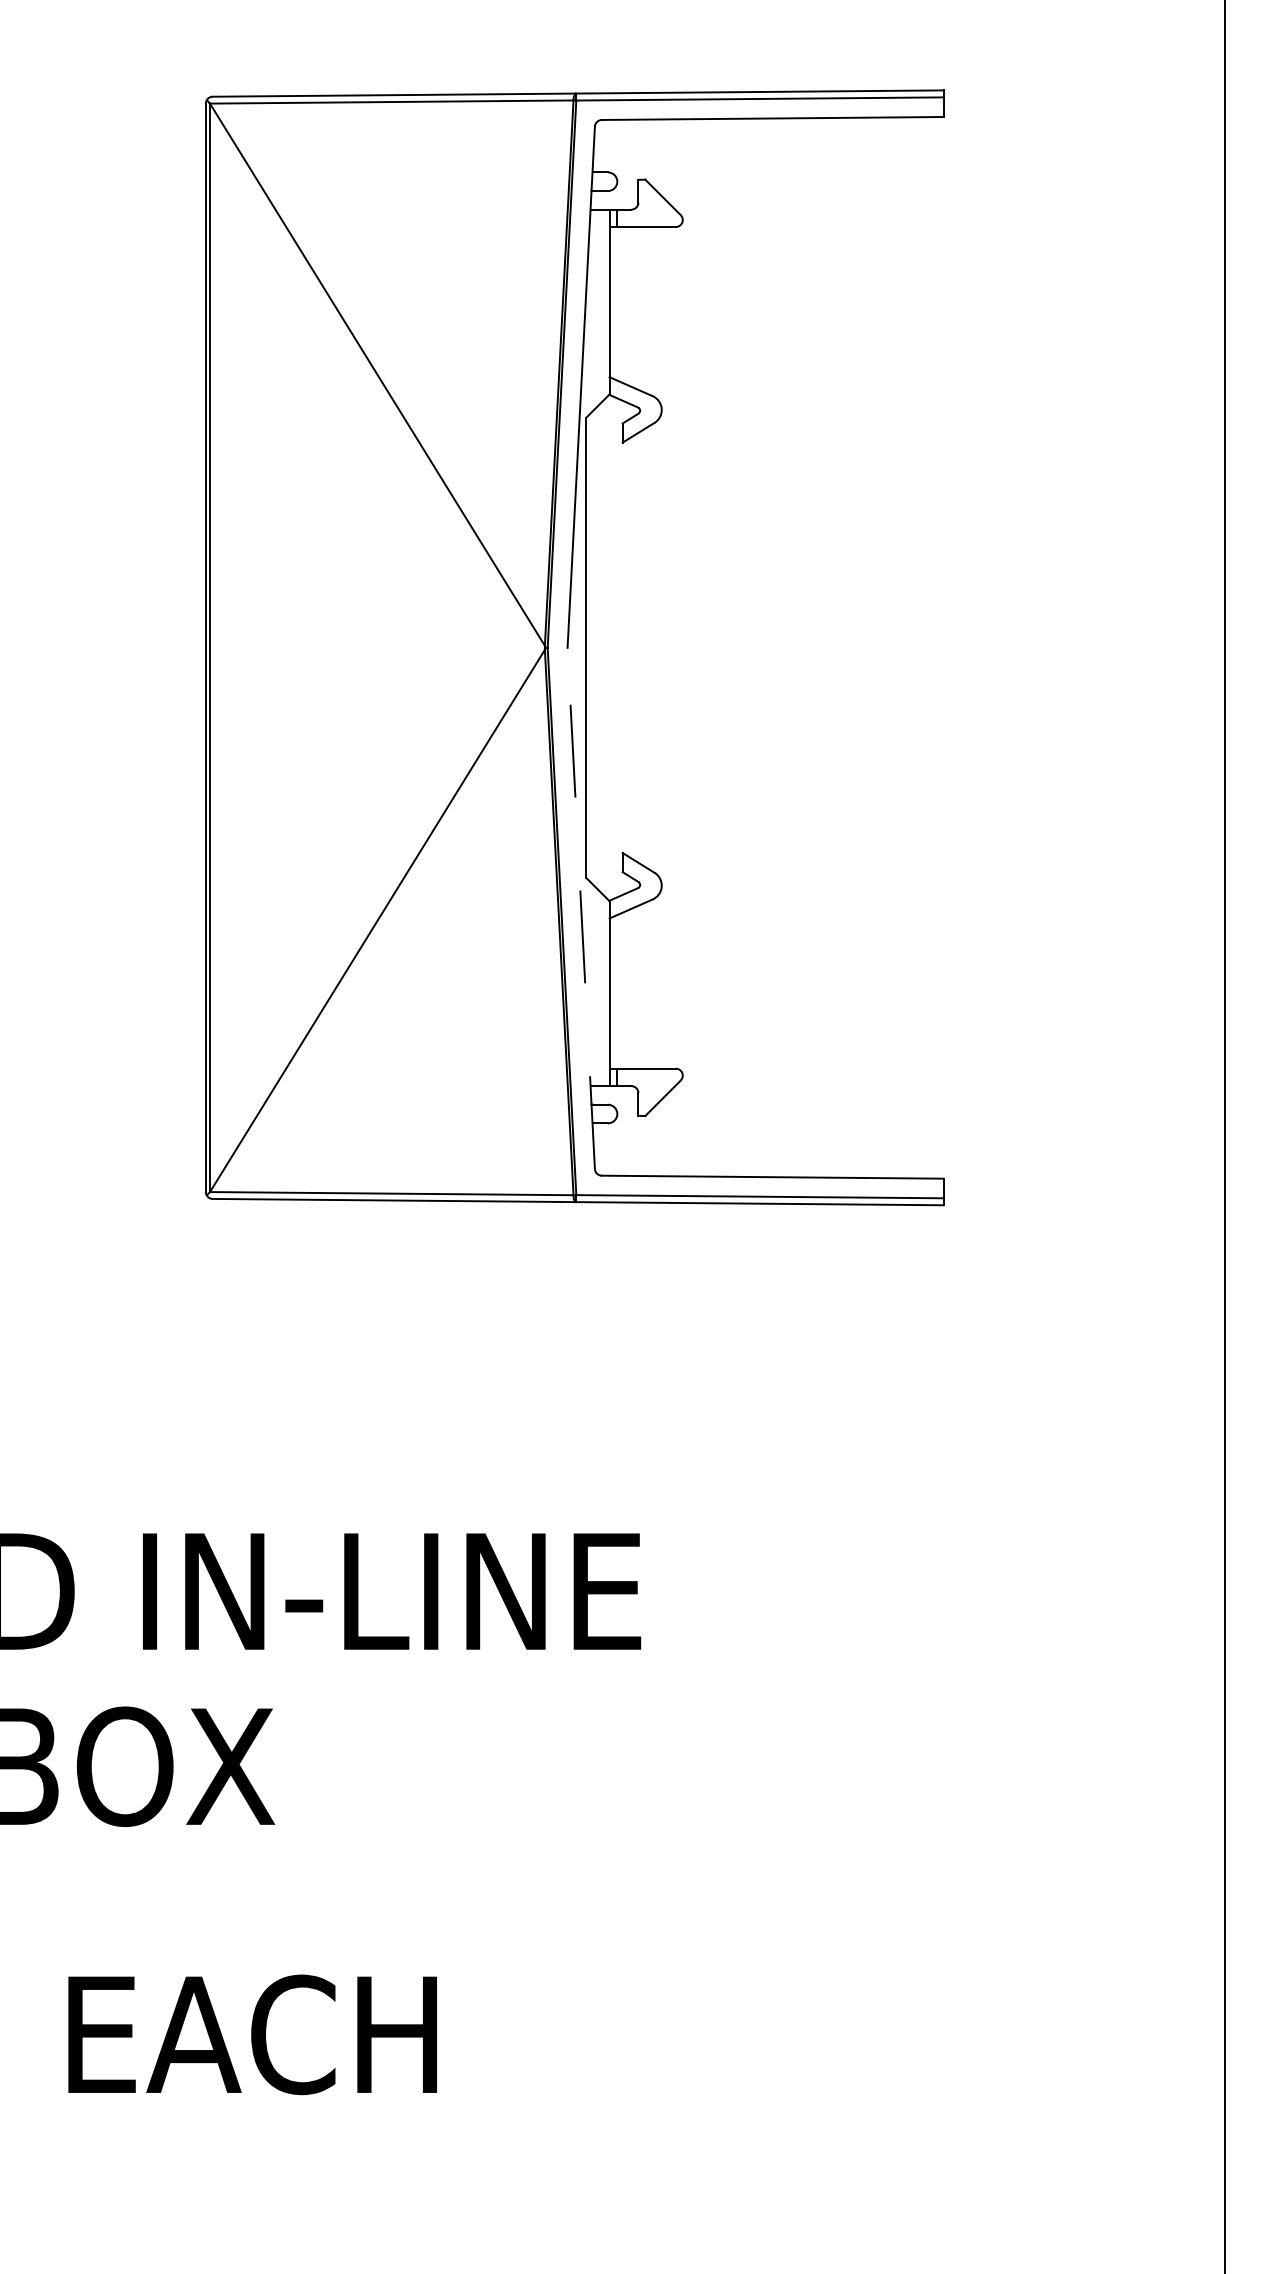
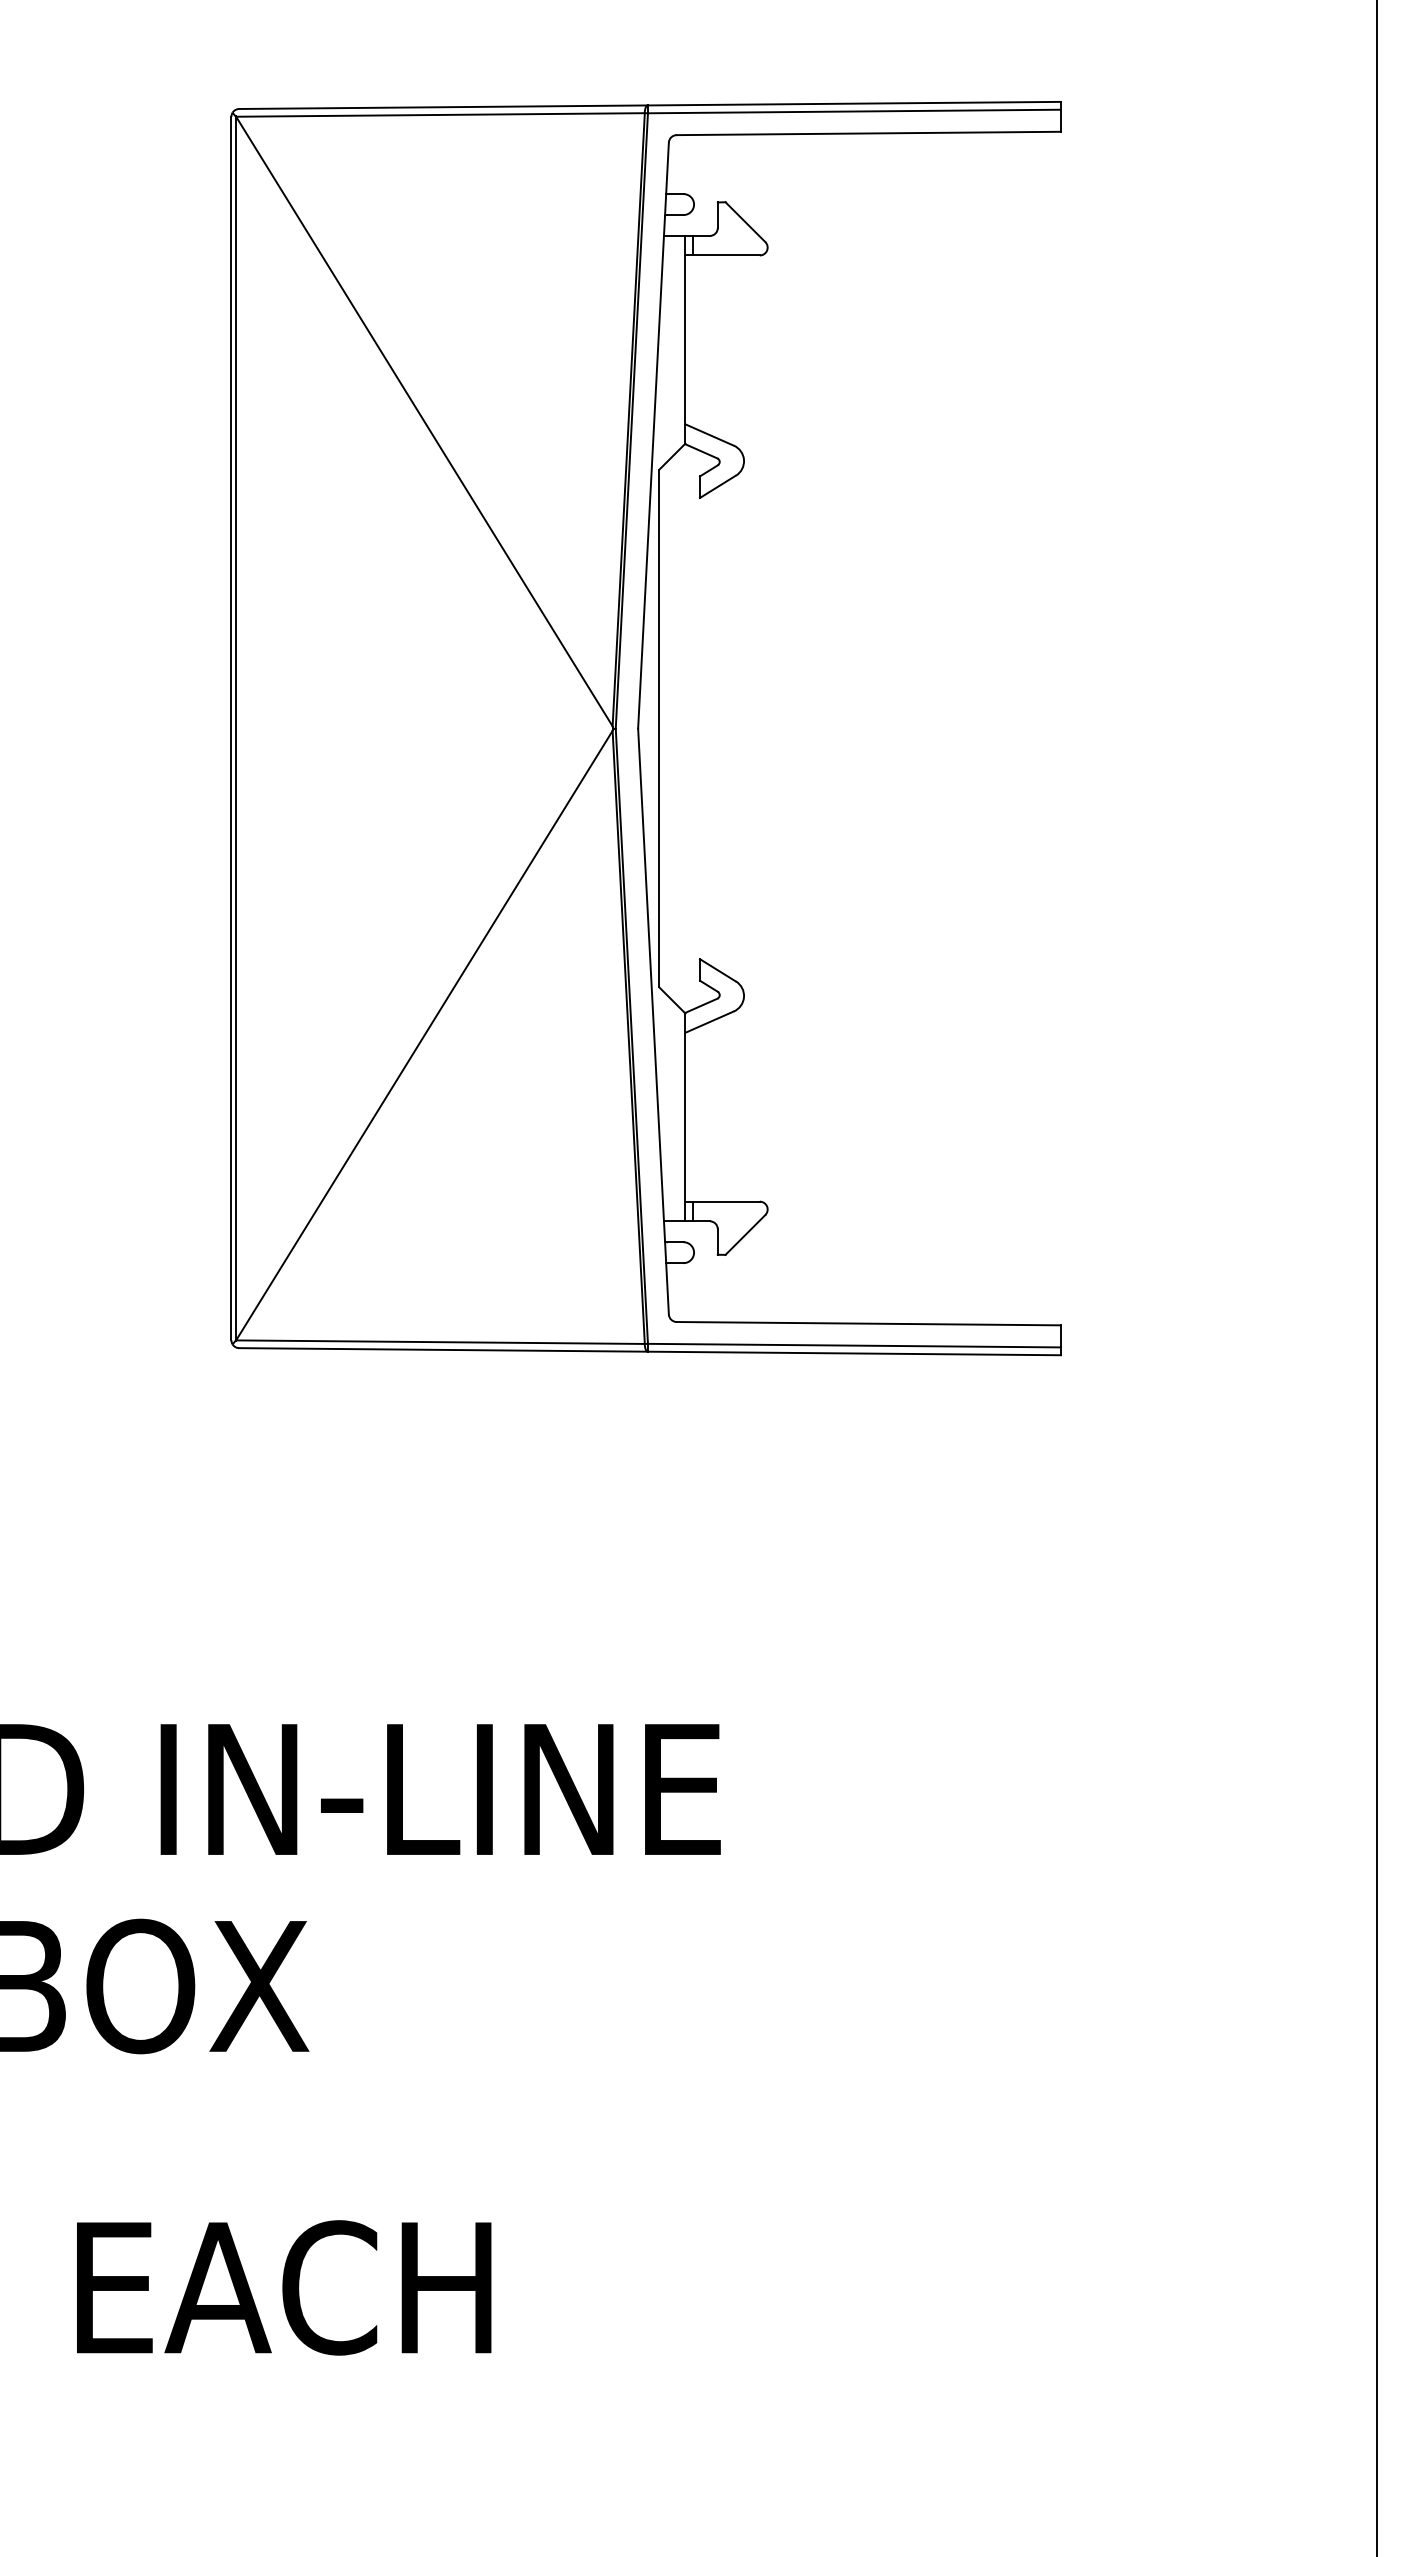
line: (581, 908) -> (653, 1021), dashed -> solid

